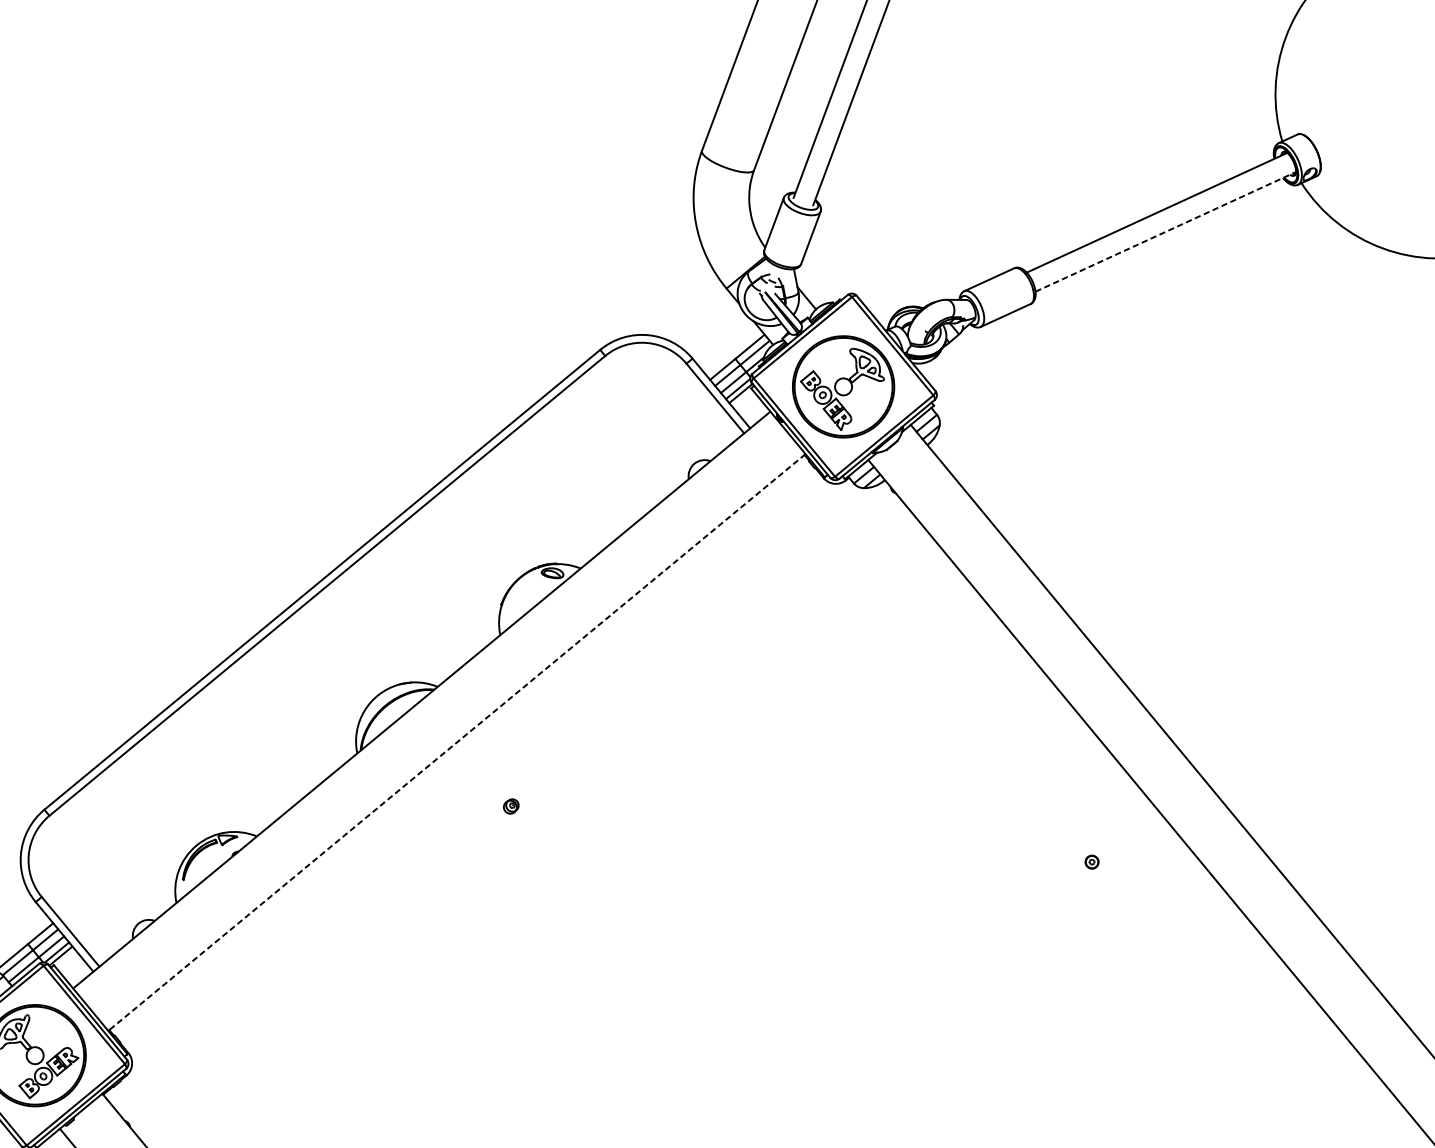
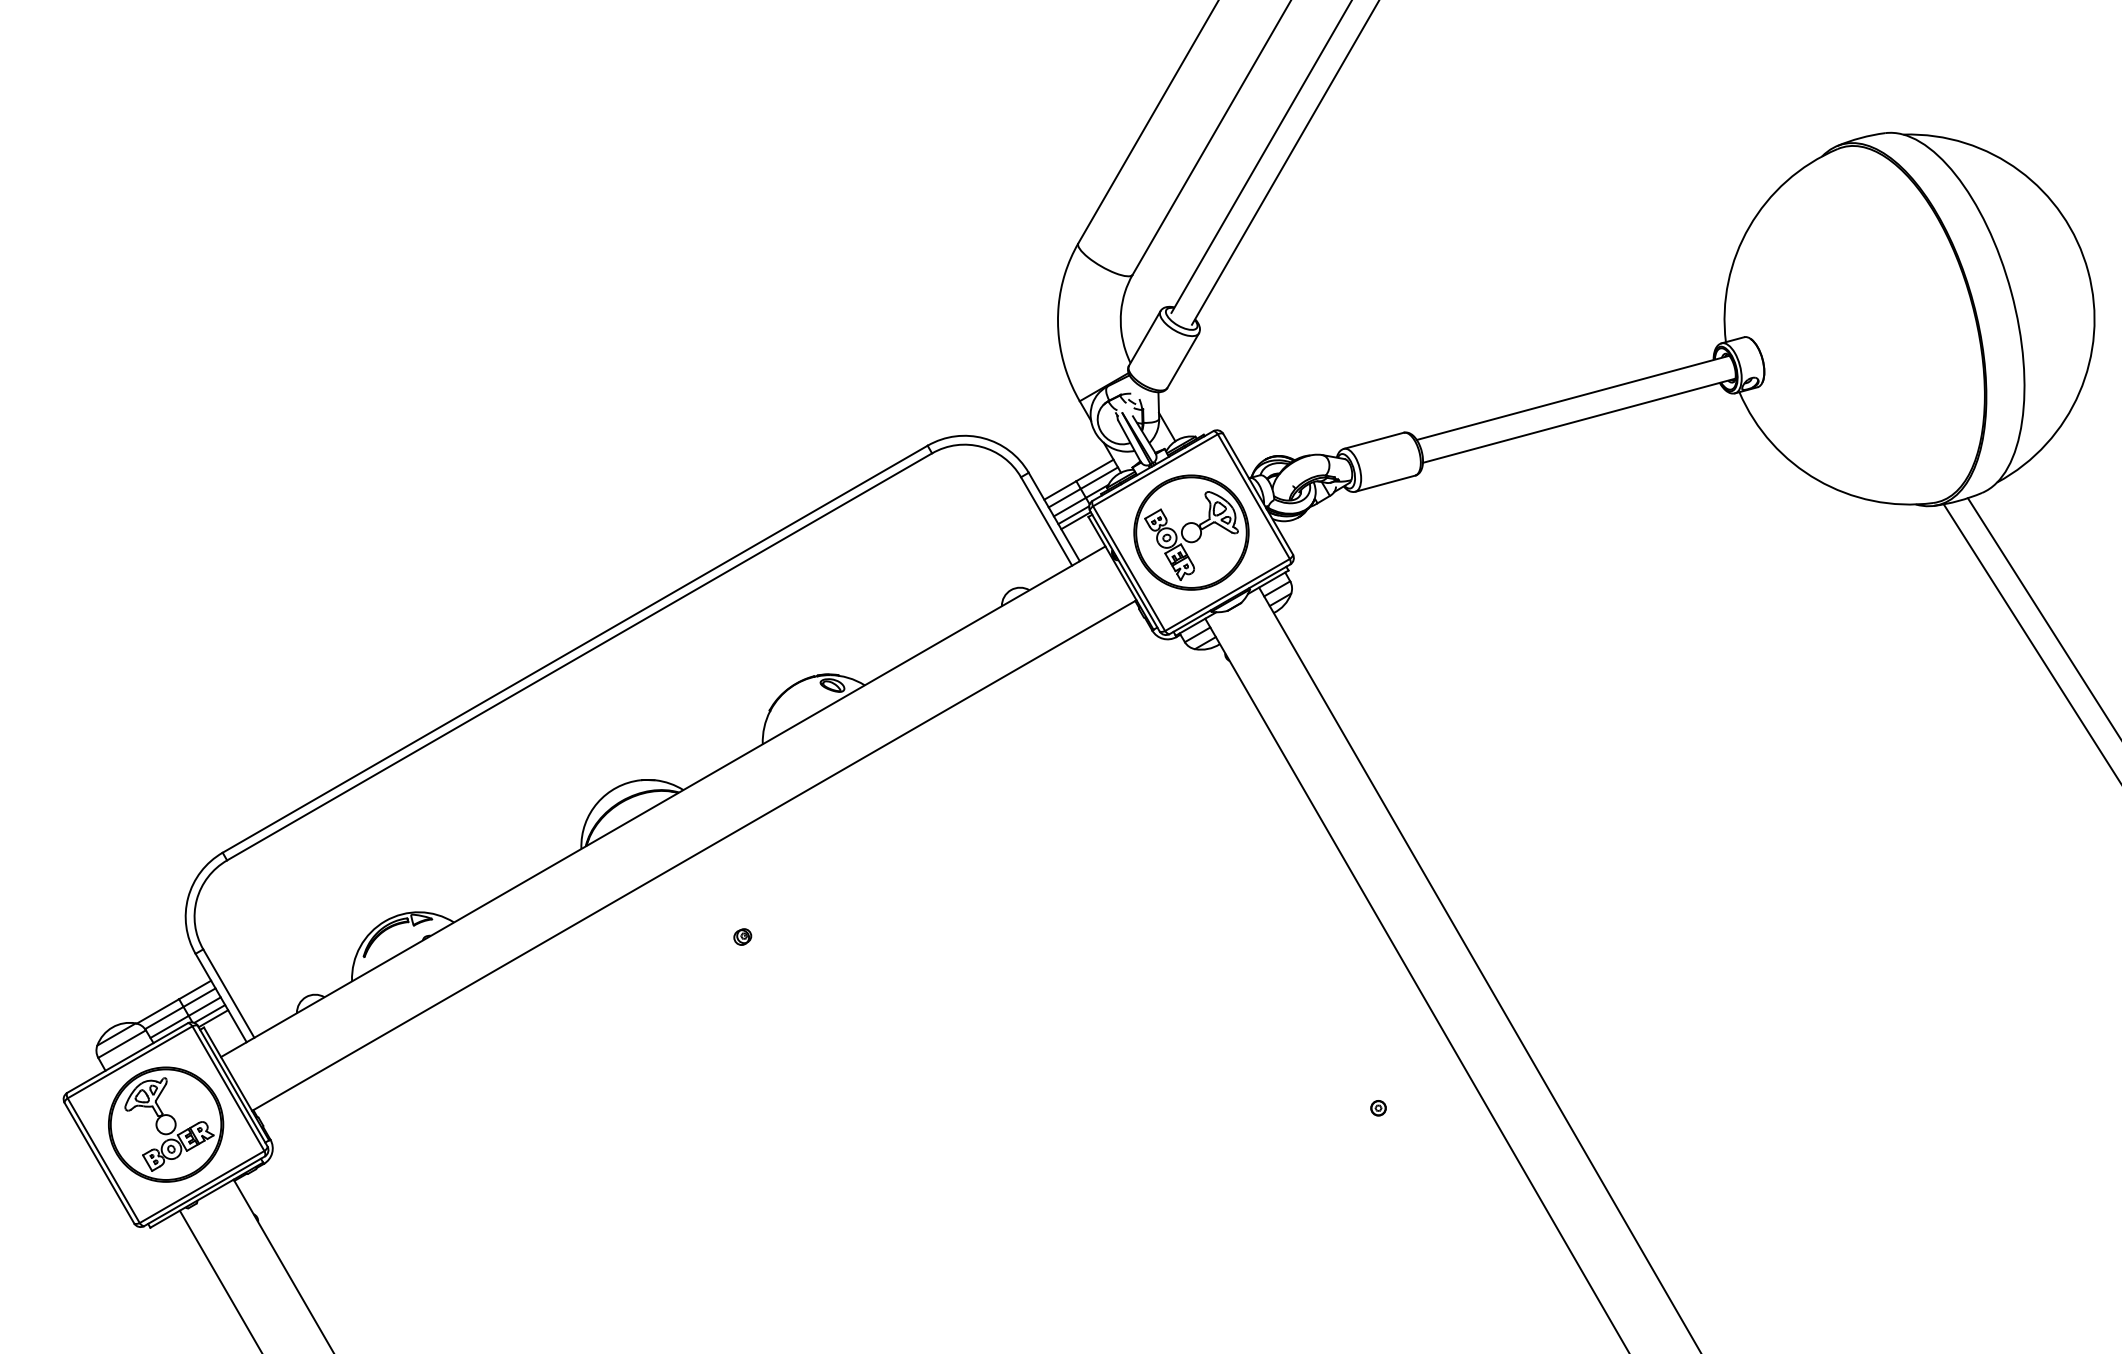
line: (1166, 231) -> (1579, 420), dashed -> solid
line: (457, 742) -> (694, 855), dashed -> solid

